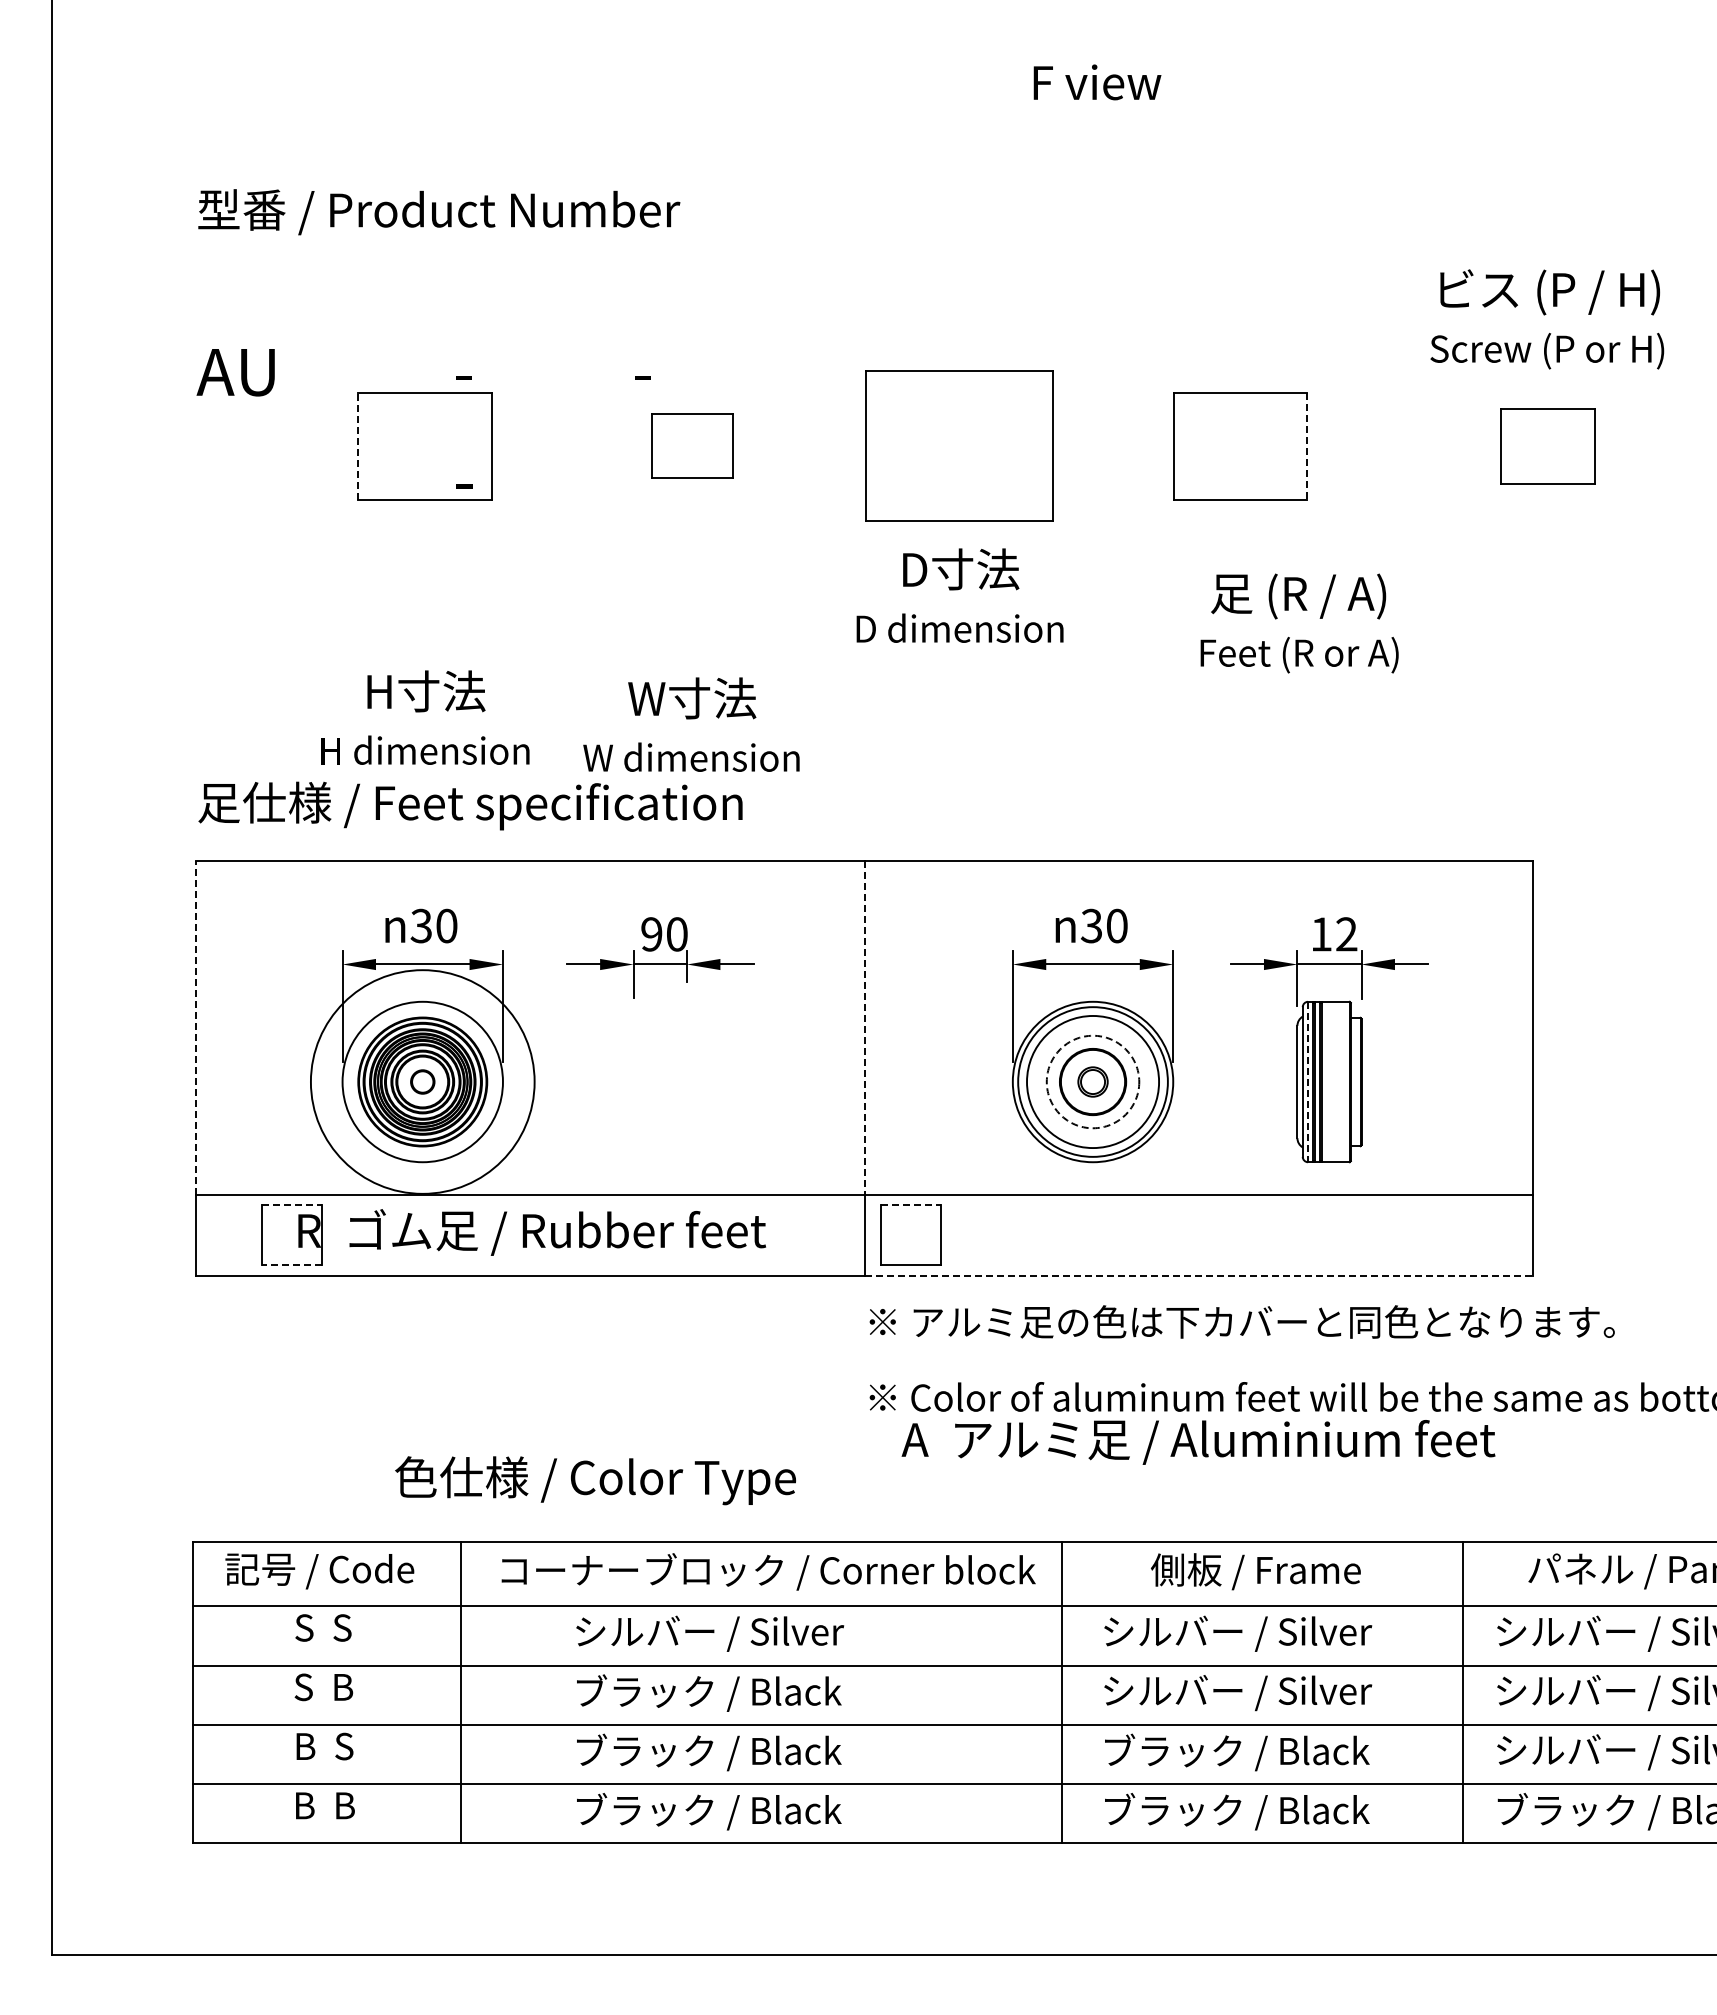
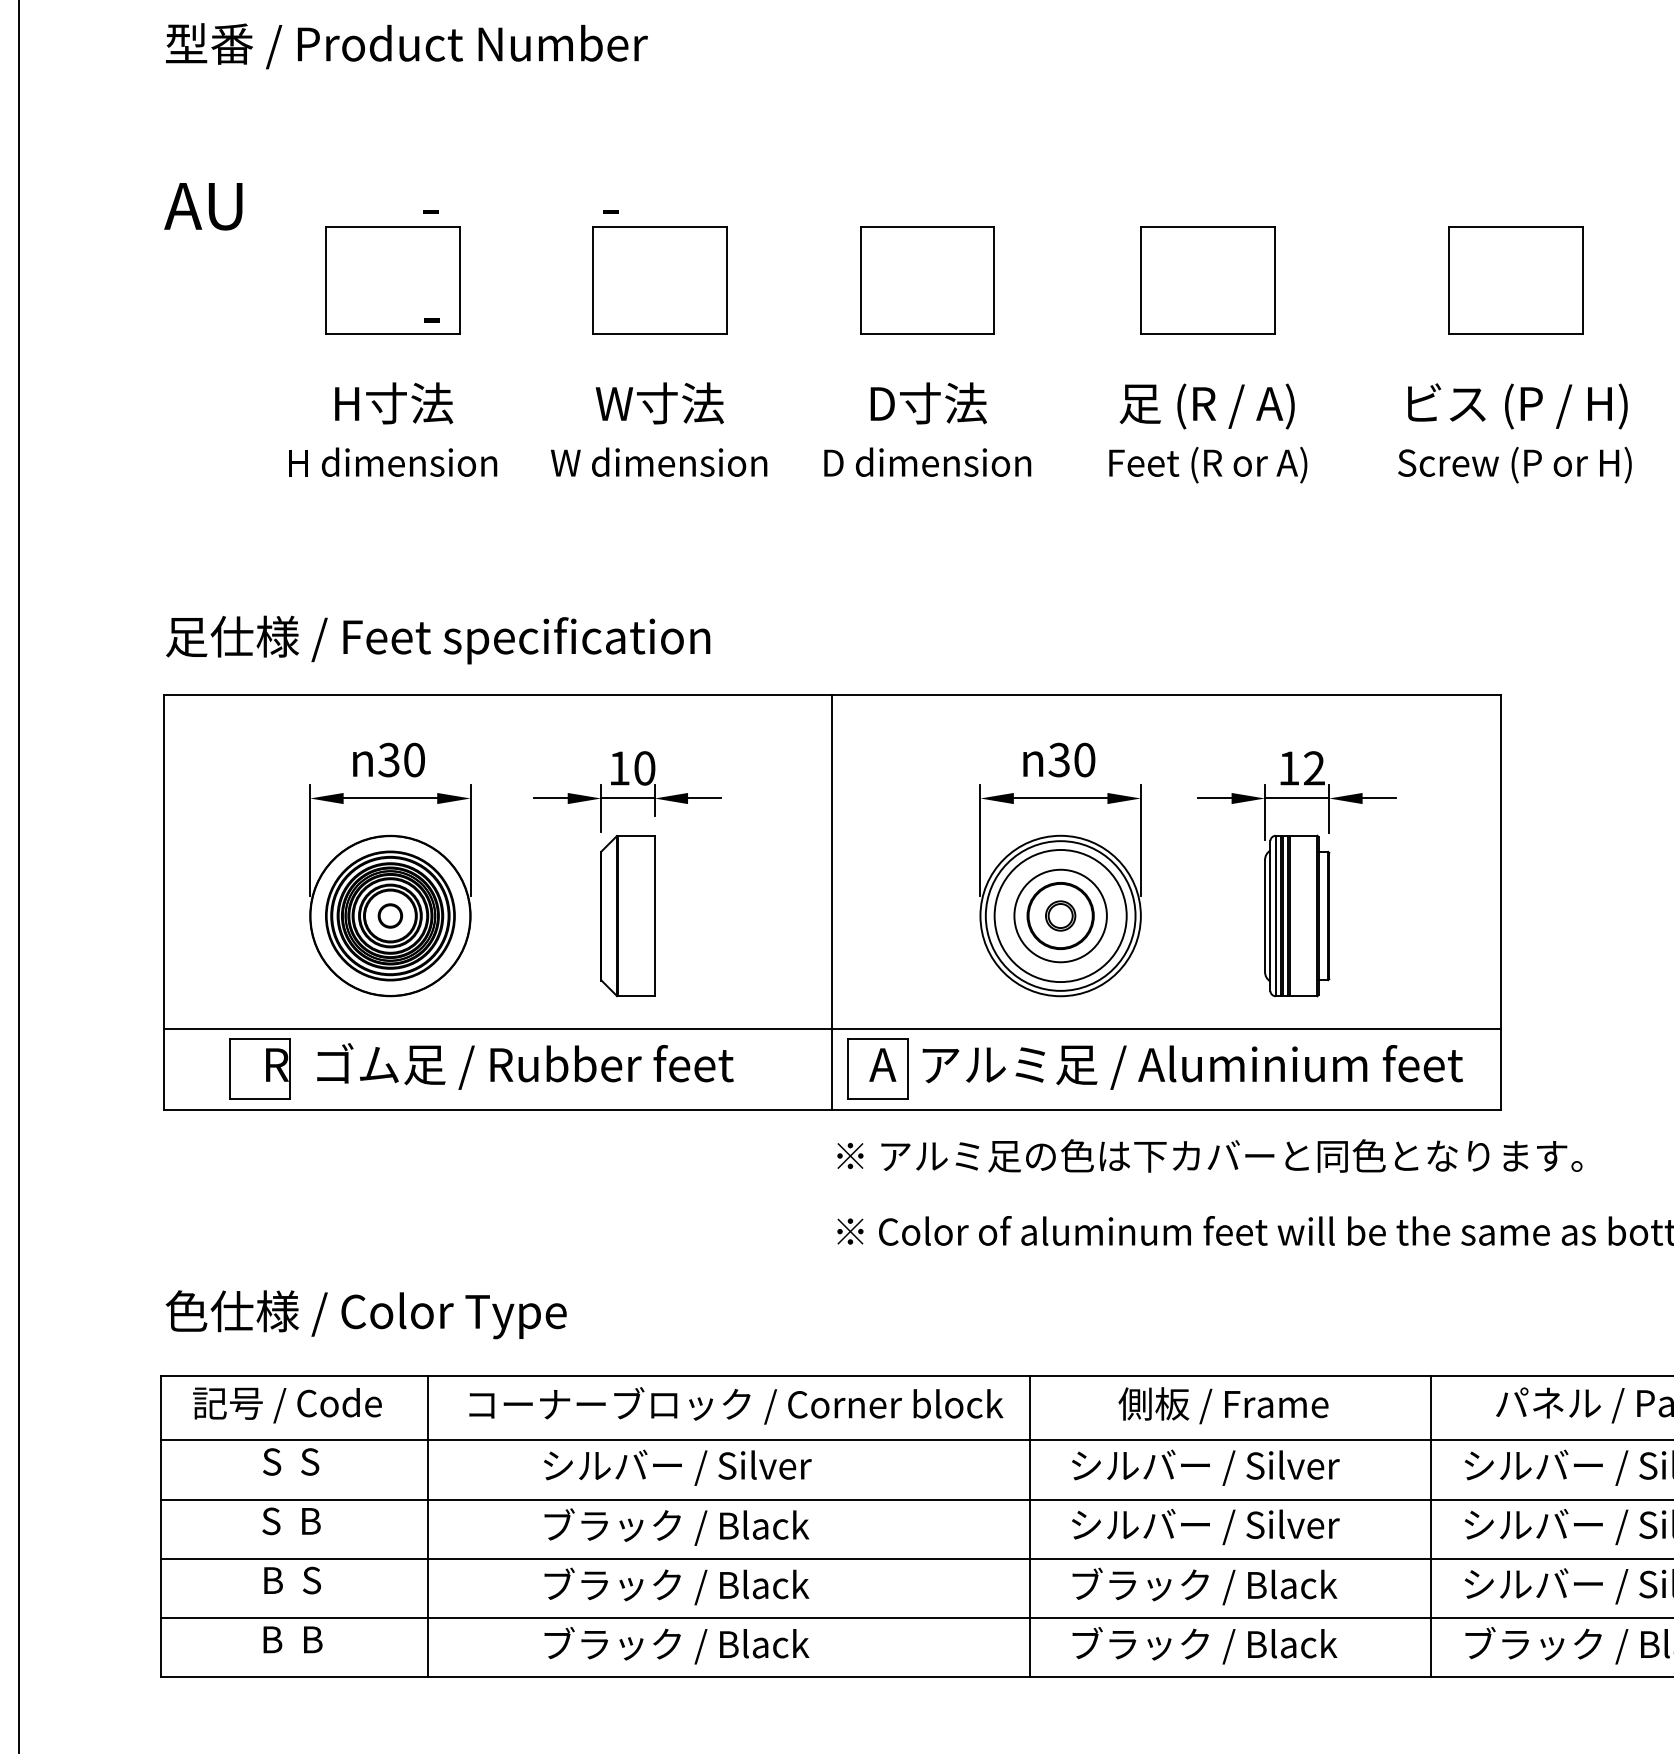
text: (1547, 319) -> (1515, 433), moved
line: (358, 445) -> (326, 279), dashed -> solid
part: (692, 446) -> (660, 280), size x1.67
part: (959, 446) -> (927, 280), size x0.71
line: (1307, 446) -> (1275, 280), dashed -> solid
part: (1547, 446) -> (1515, 280), size x1.43
text: (1299, 623) -> (1208, 433), moved
text: (425, 717) -> (393, 429), moved
text: (691, 724) -> (659, 429), moved
text: (651, 934) -> (619, 768), 90 -> 10
line: (196, 1027) -> (164, 861), dashed -> solid
line: (864, 1028) -> (832, 862), dashed -> solid
circle: (422, 1081) -> (390, 915), size x0.71
part: (659, 1081) -> (627, 915), added
circle: (1092, 1081) -> (1060, 915), dashed -> solid
line: (1308, 1082) -> (1276, 916), dashed -> solid
line: (292, 1205) -> (260, 1039), dashed -> solid
line: (911, 1205) -> (879, 1039), dashed -> solid
line: (291, 1265) -> (259, 1099), dashed -> solid
line: (1199, 1275) -> (1167, 1109), dashed -> solid
text: (1198, 1442) -> (1166, 1067), moved
text: (595, 1480) -> (366, 1314), moved

